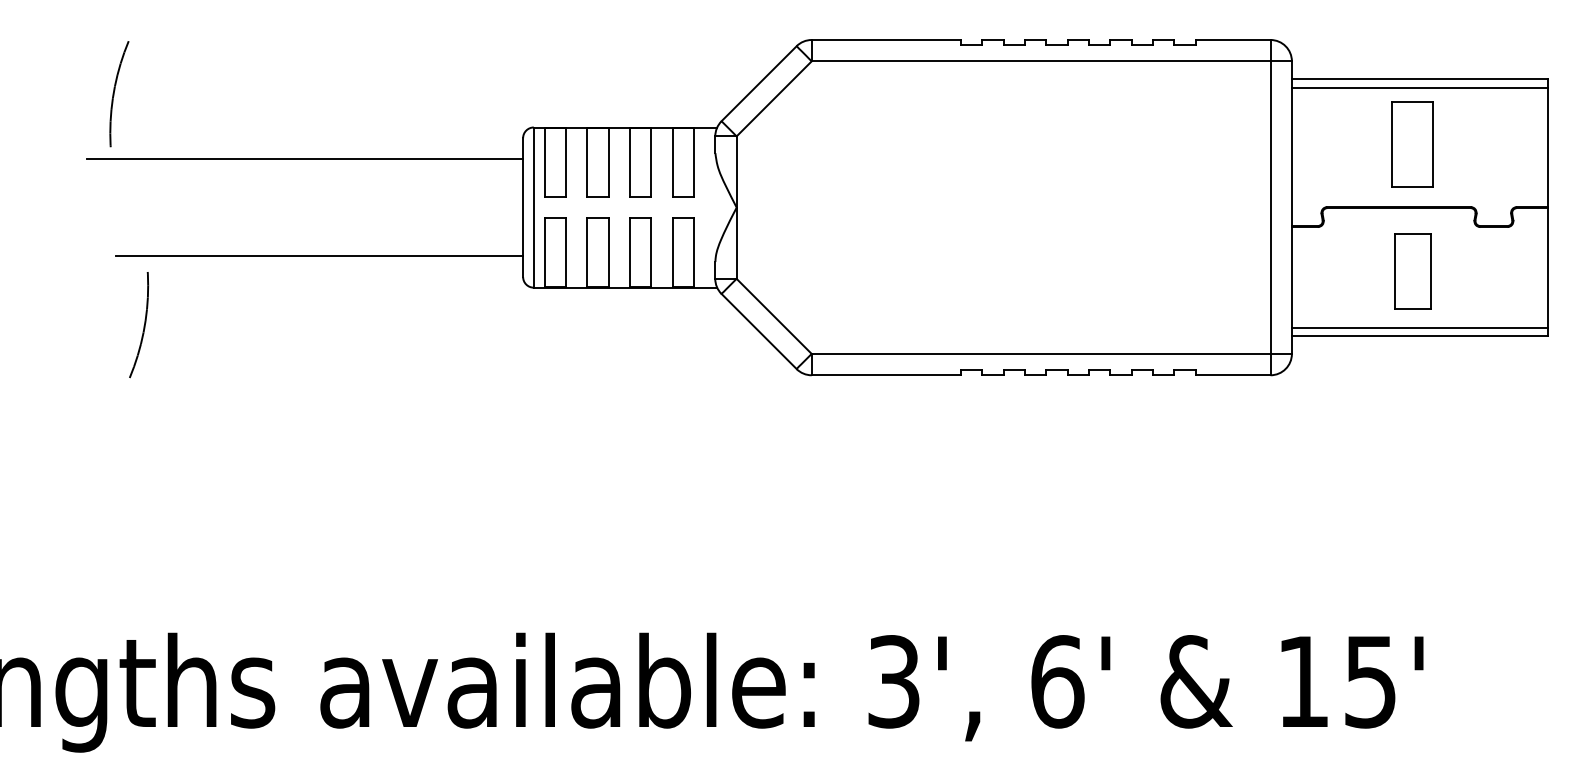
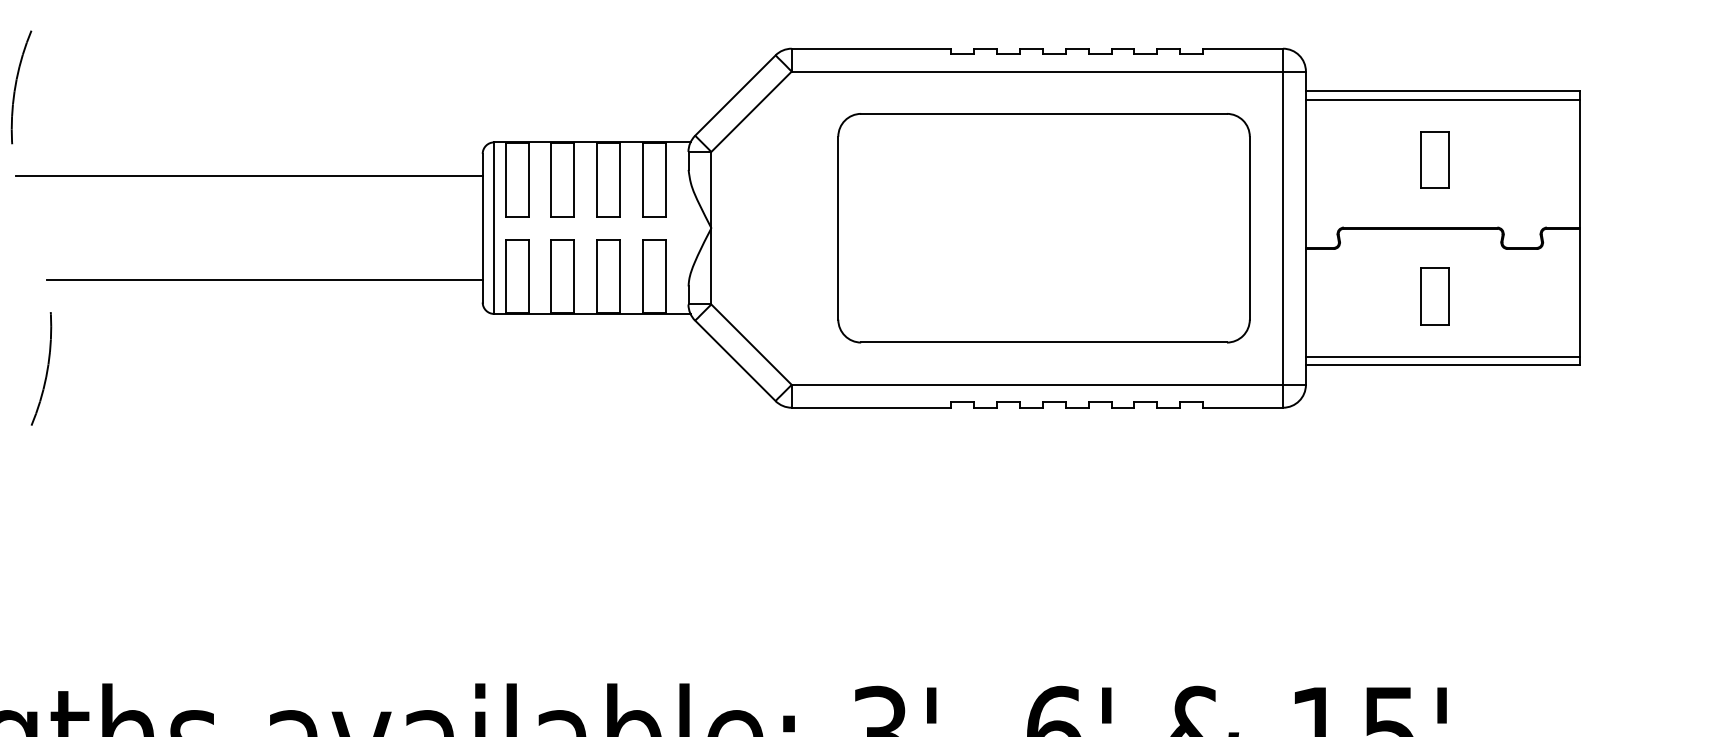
arc: (114, 94) -> (16, 87), moved
part: (1412, 143) -> (1435, 159), size x0.62
part: (1047, 207) -> (1044, 228), added
part: (1412, 271) -> (1435, 296), size x0.71
arc: (143, 325) -> (46, 369), moved

